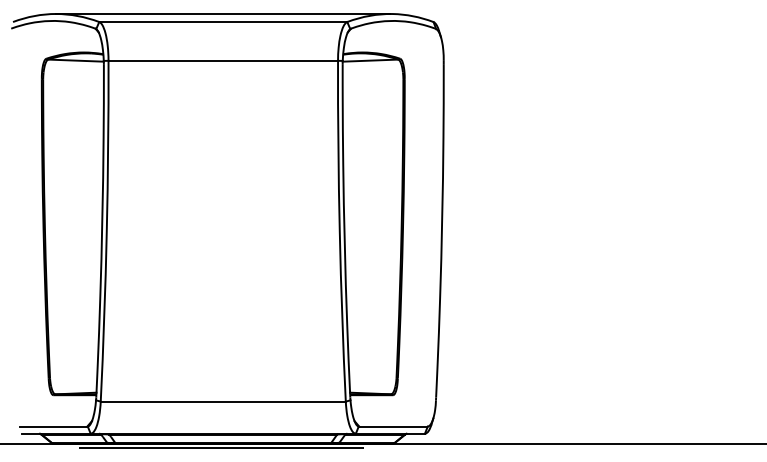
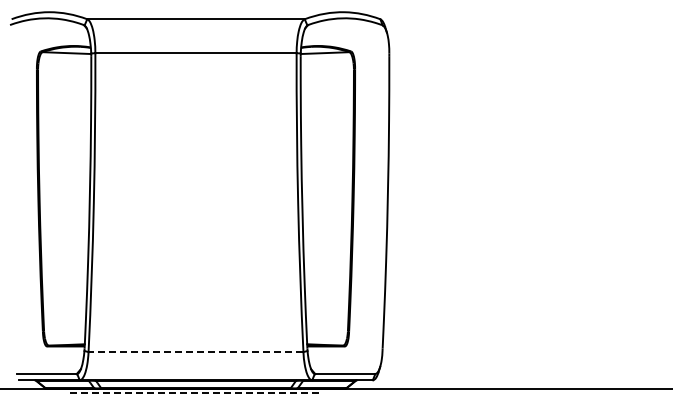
line: (222, 14) -> (195, 12), removed
line: (222, 402) -> (195, 352), solid -> dashed
line: (221, 448) -> (194, 393), solid -> dashed

